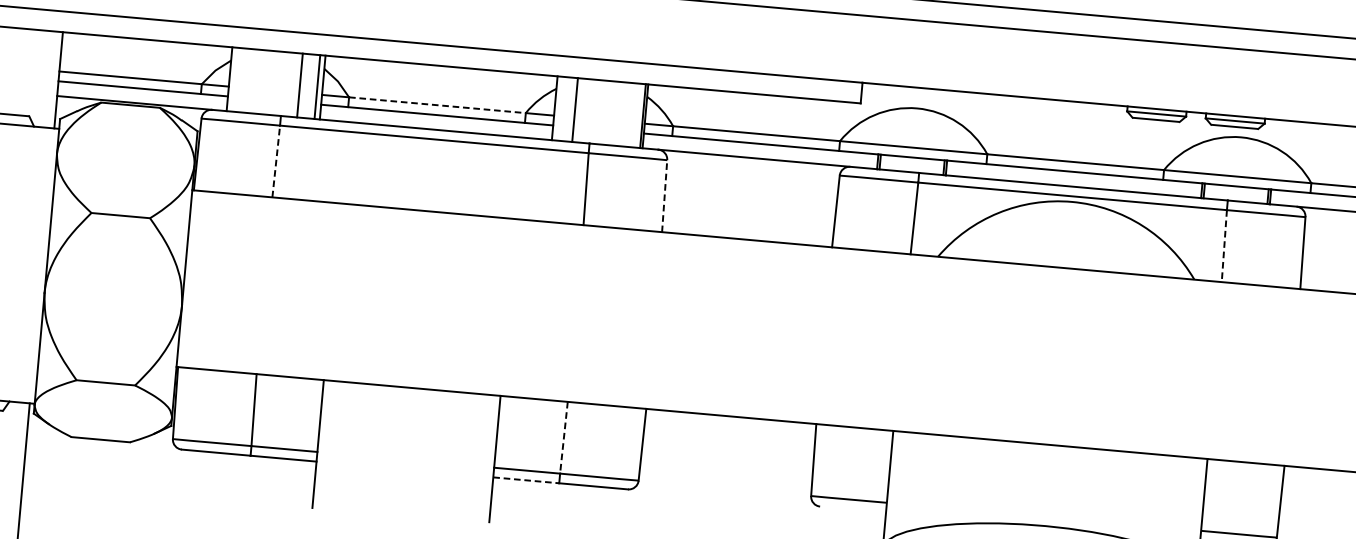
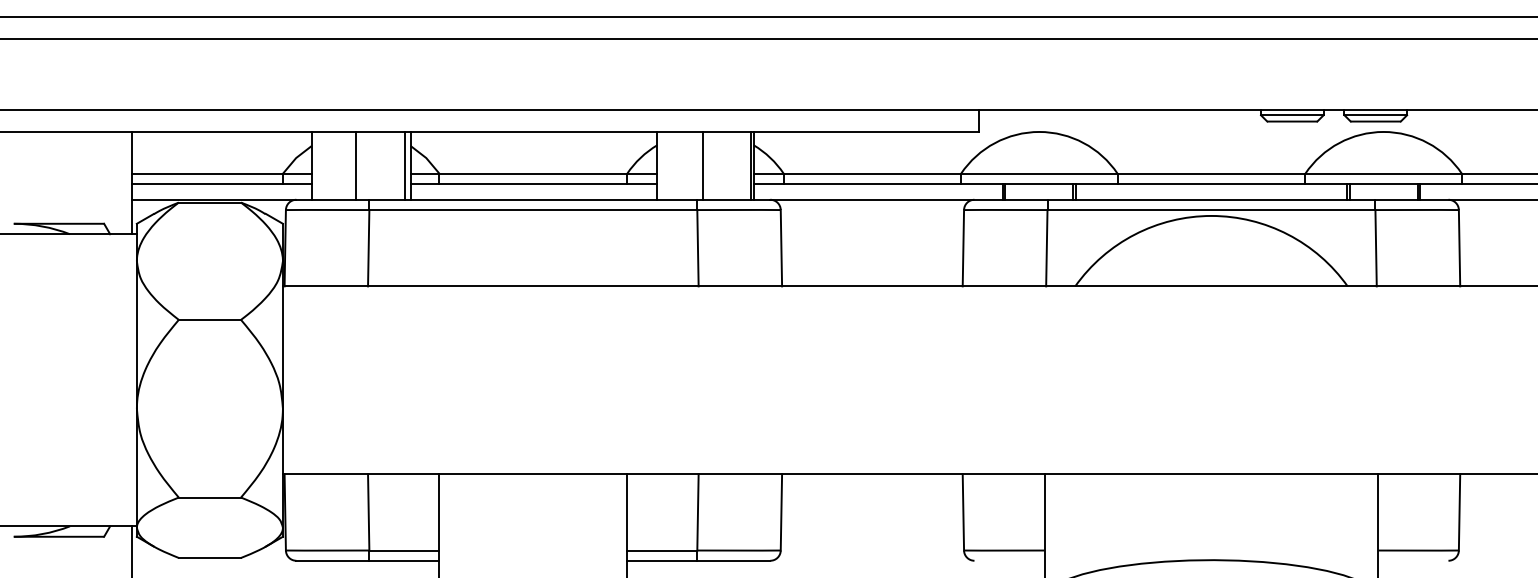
line: (299, 85) -> (355, 165), moved
line: (437, 105) -> (533, 173), dashed -> solid
line: (574, 109) -> (702, 165), moved
line: (276, 160) -> (368, 247), dashed -> solid
line: (664, 195) -> (781, 247), dashed -> solid
line: (1224, 246) -> (1376, 248), dashed -> solid
line: (563, 437) -> (697, 512), dashed -> solid
line: (526, 480) -> (662, 560), dashed -> solid

